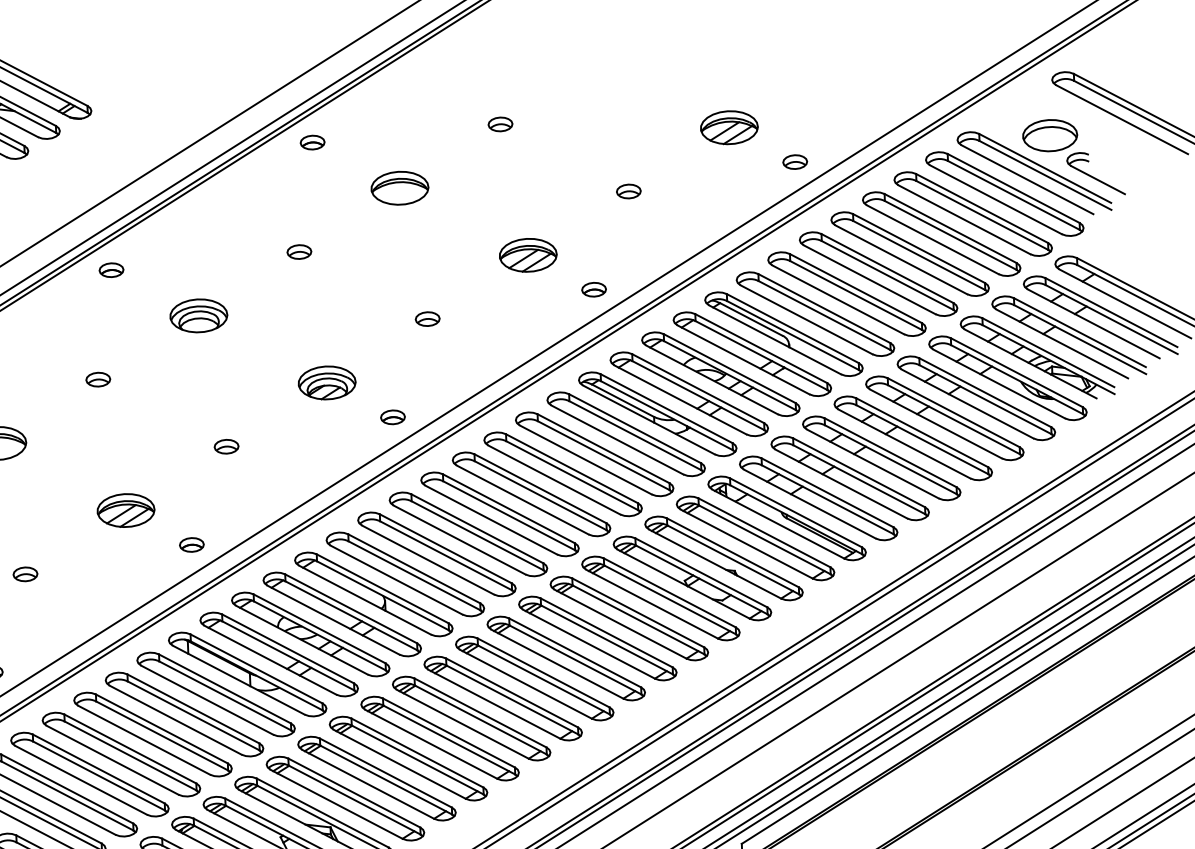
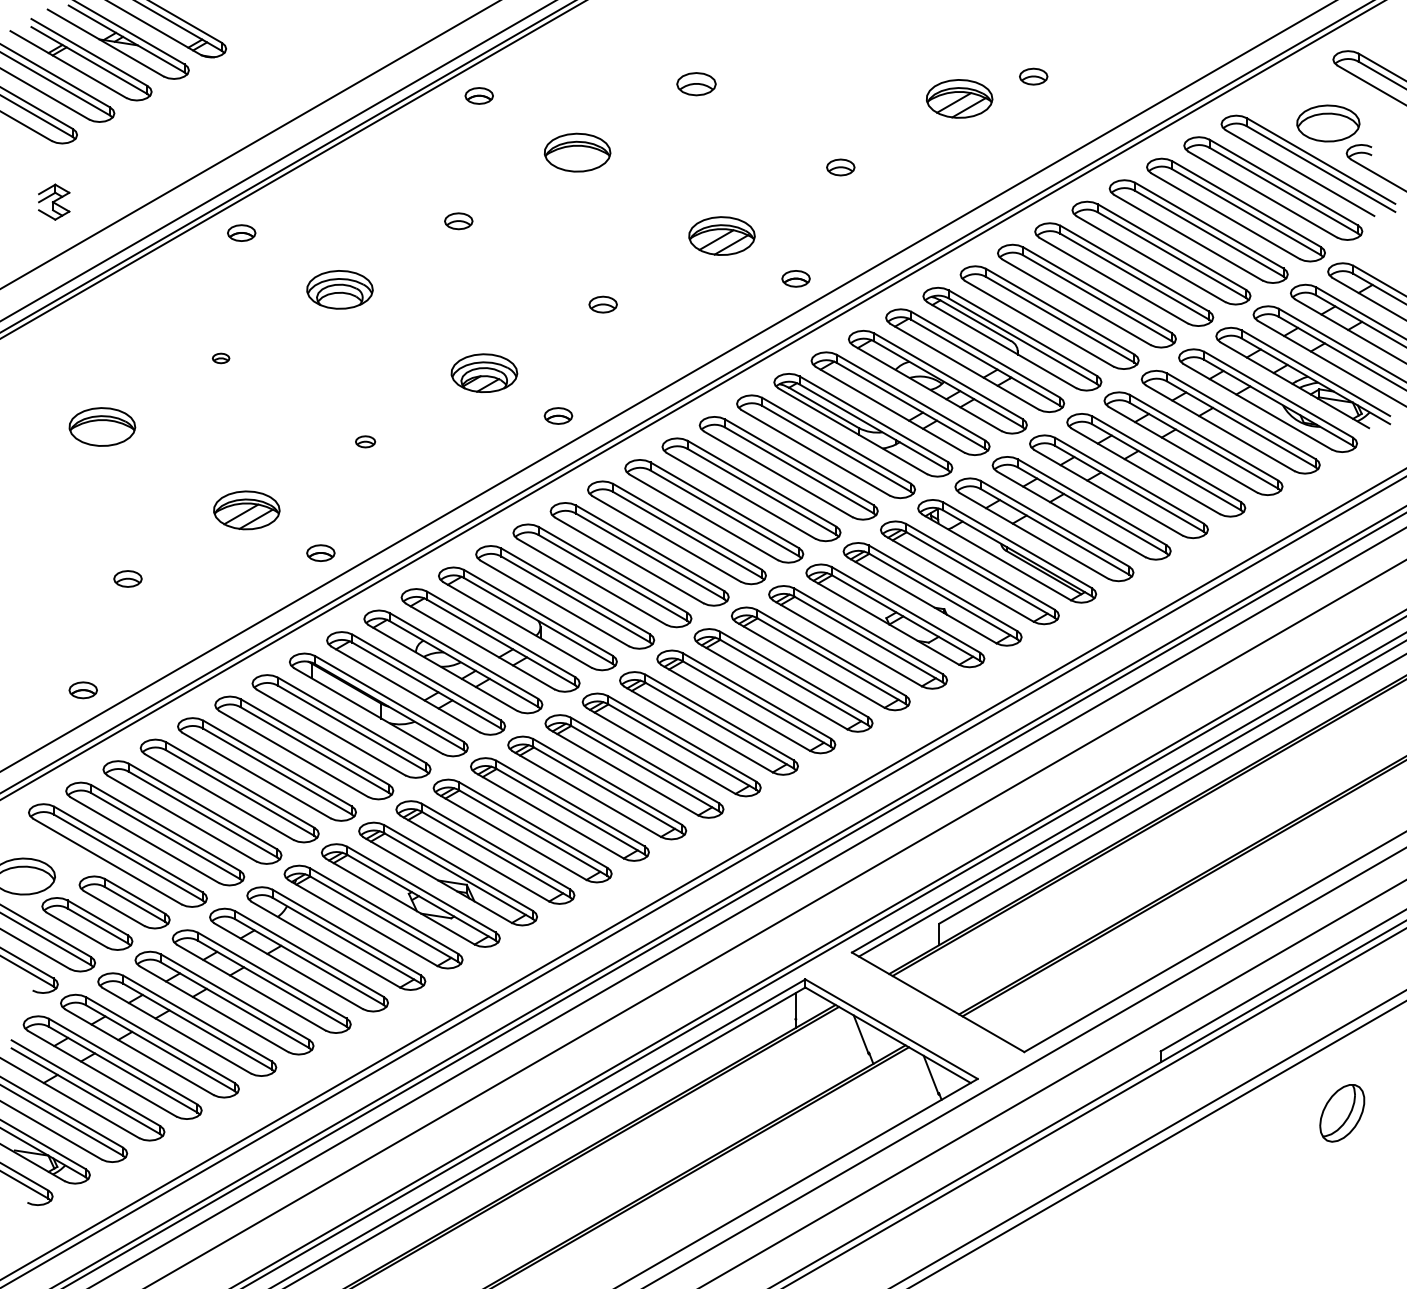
part: (499, 123) -> (695, 83), size x1.4
part: (795, 161) -> (1033, 76), moved
part: (97, 379) -> (220, 358), size x0.6
part: (226, 446) -> (365, 441), size x0.7

